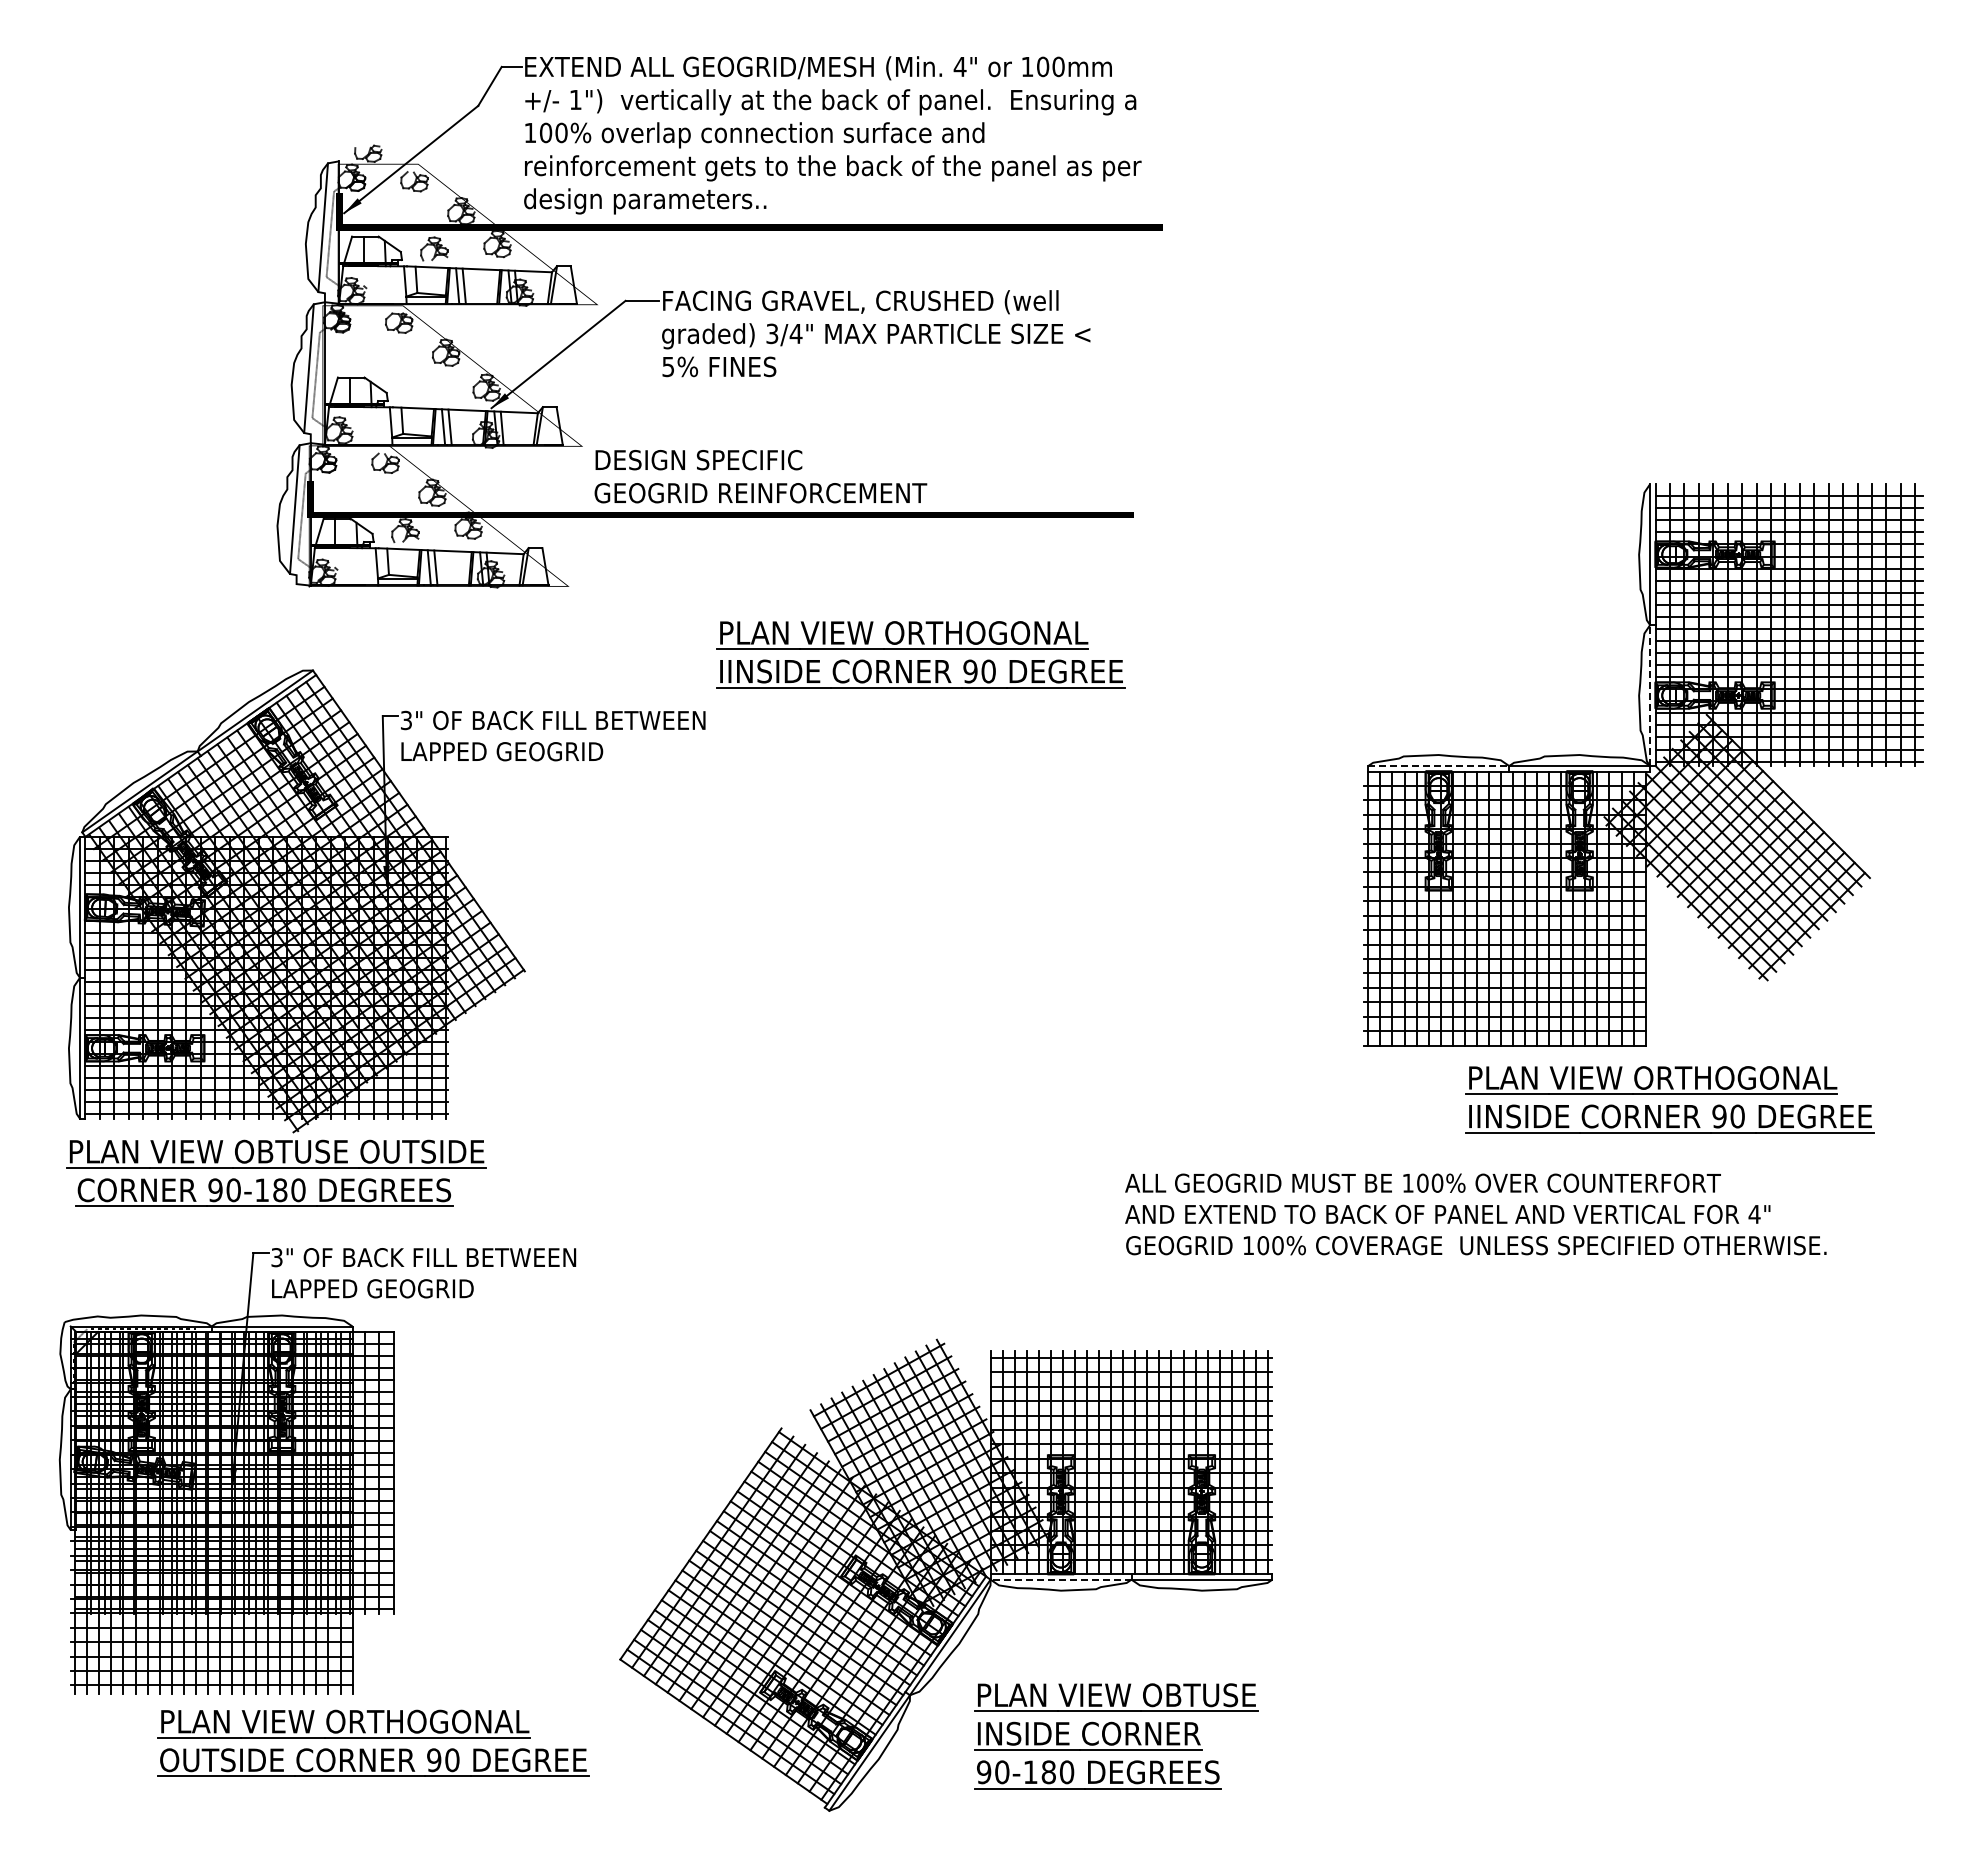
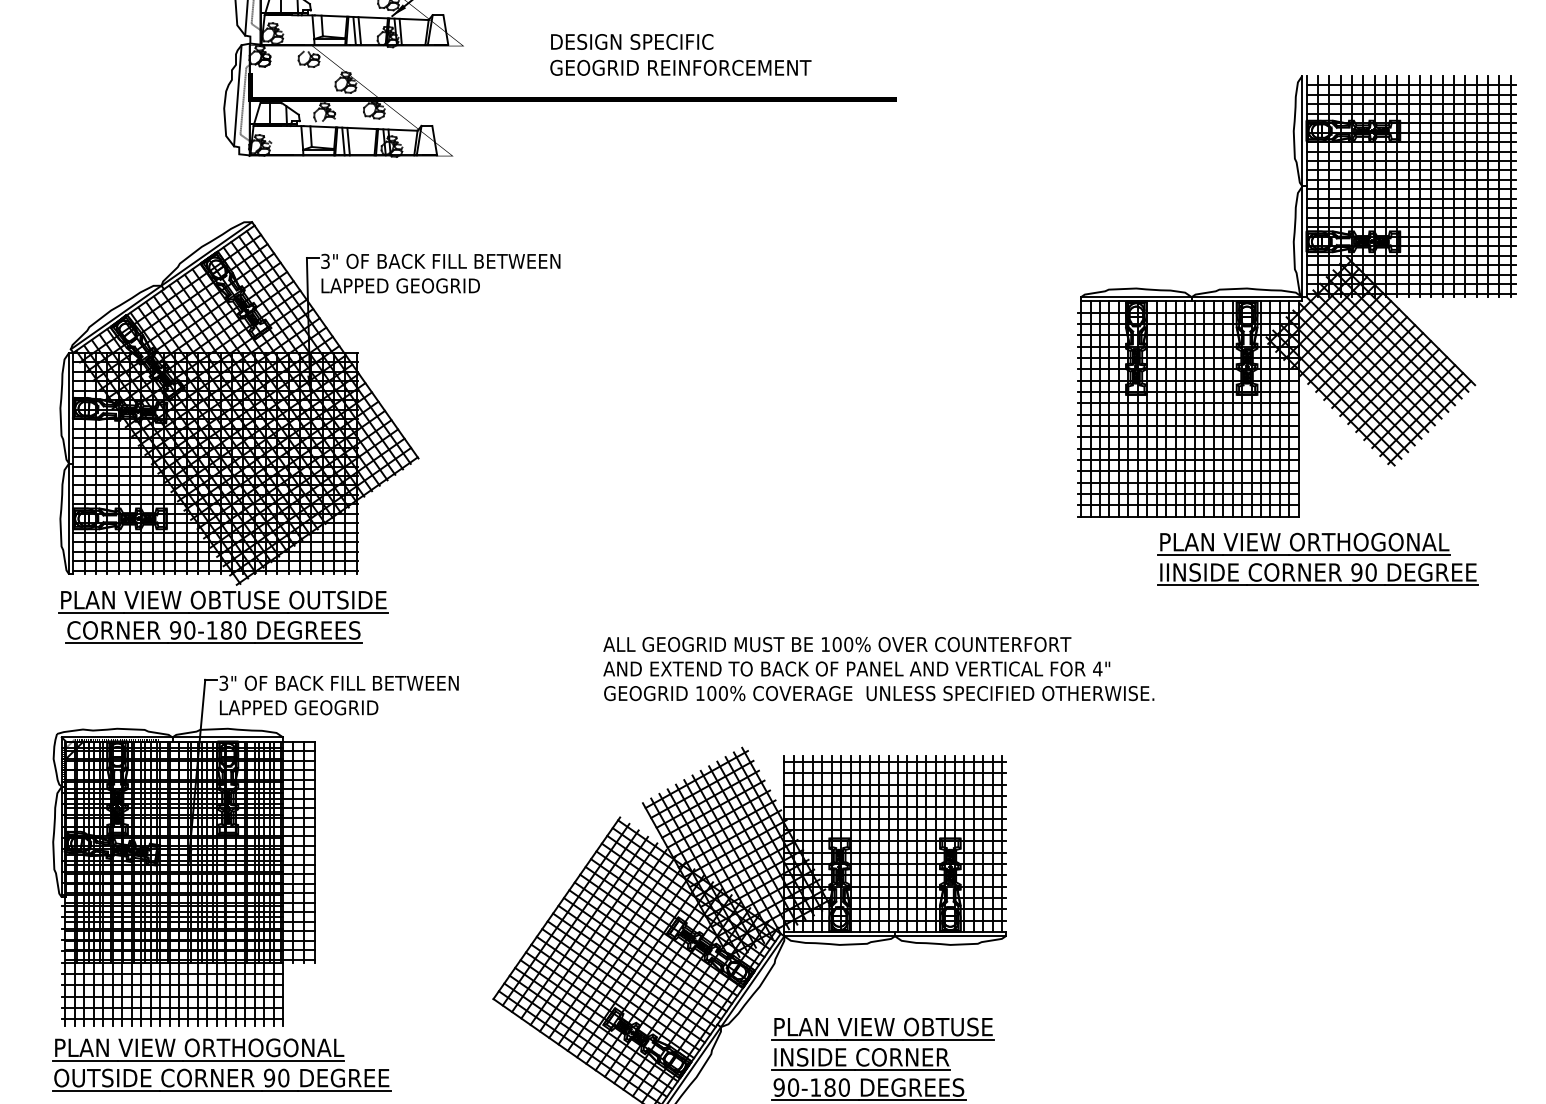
text: (760, 476) -> (680, 54), moved
part: (920, 654) -> (729, 209), removed
line: (1650, 695) -> (1302, 241), dashed -> solid
line: (1439, 766) -> (1136, 297), dashed -> solid
text: (1475, 1214) -> (878, 669), moved
line: (1060, 1579) -> (839, 936), dashed -> solid
part: (373, 1742) -> (221, 1064), moved

